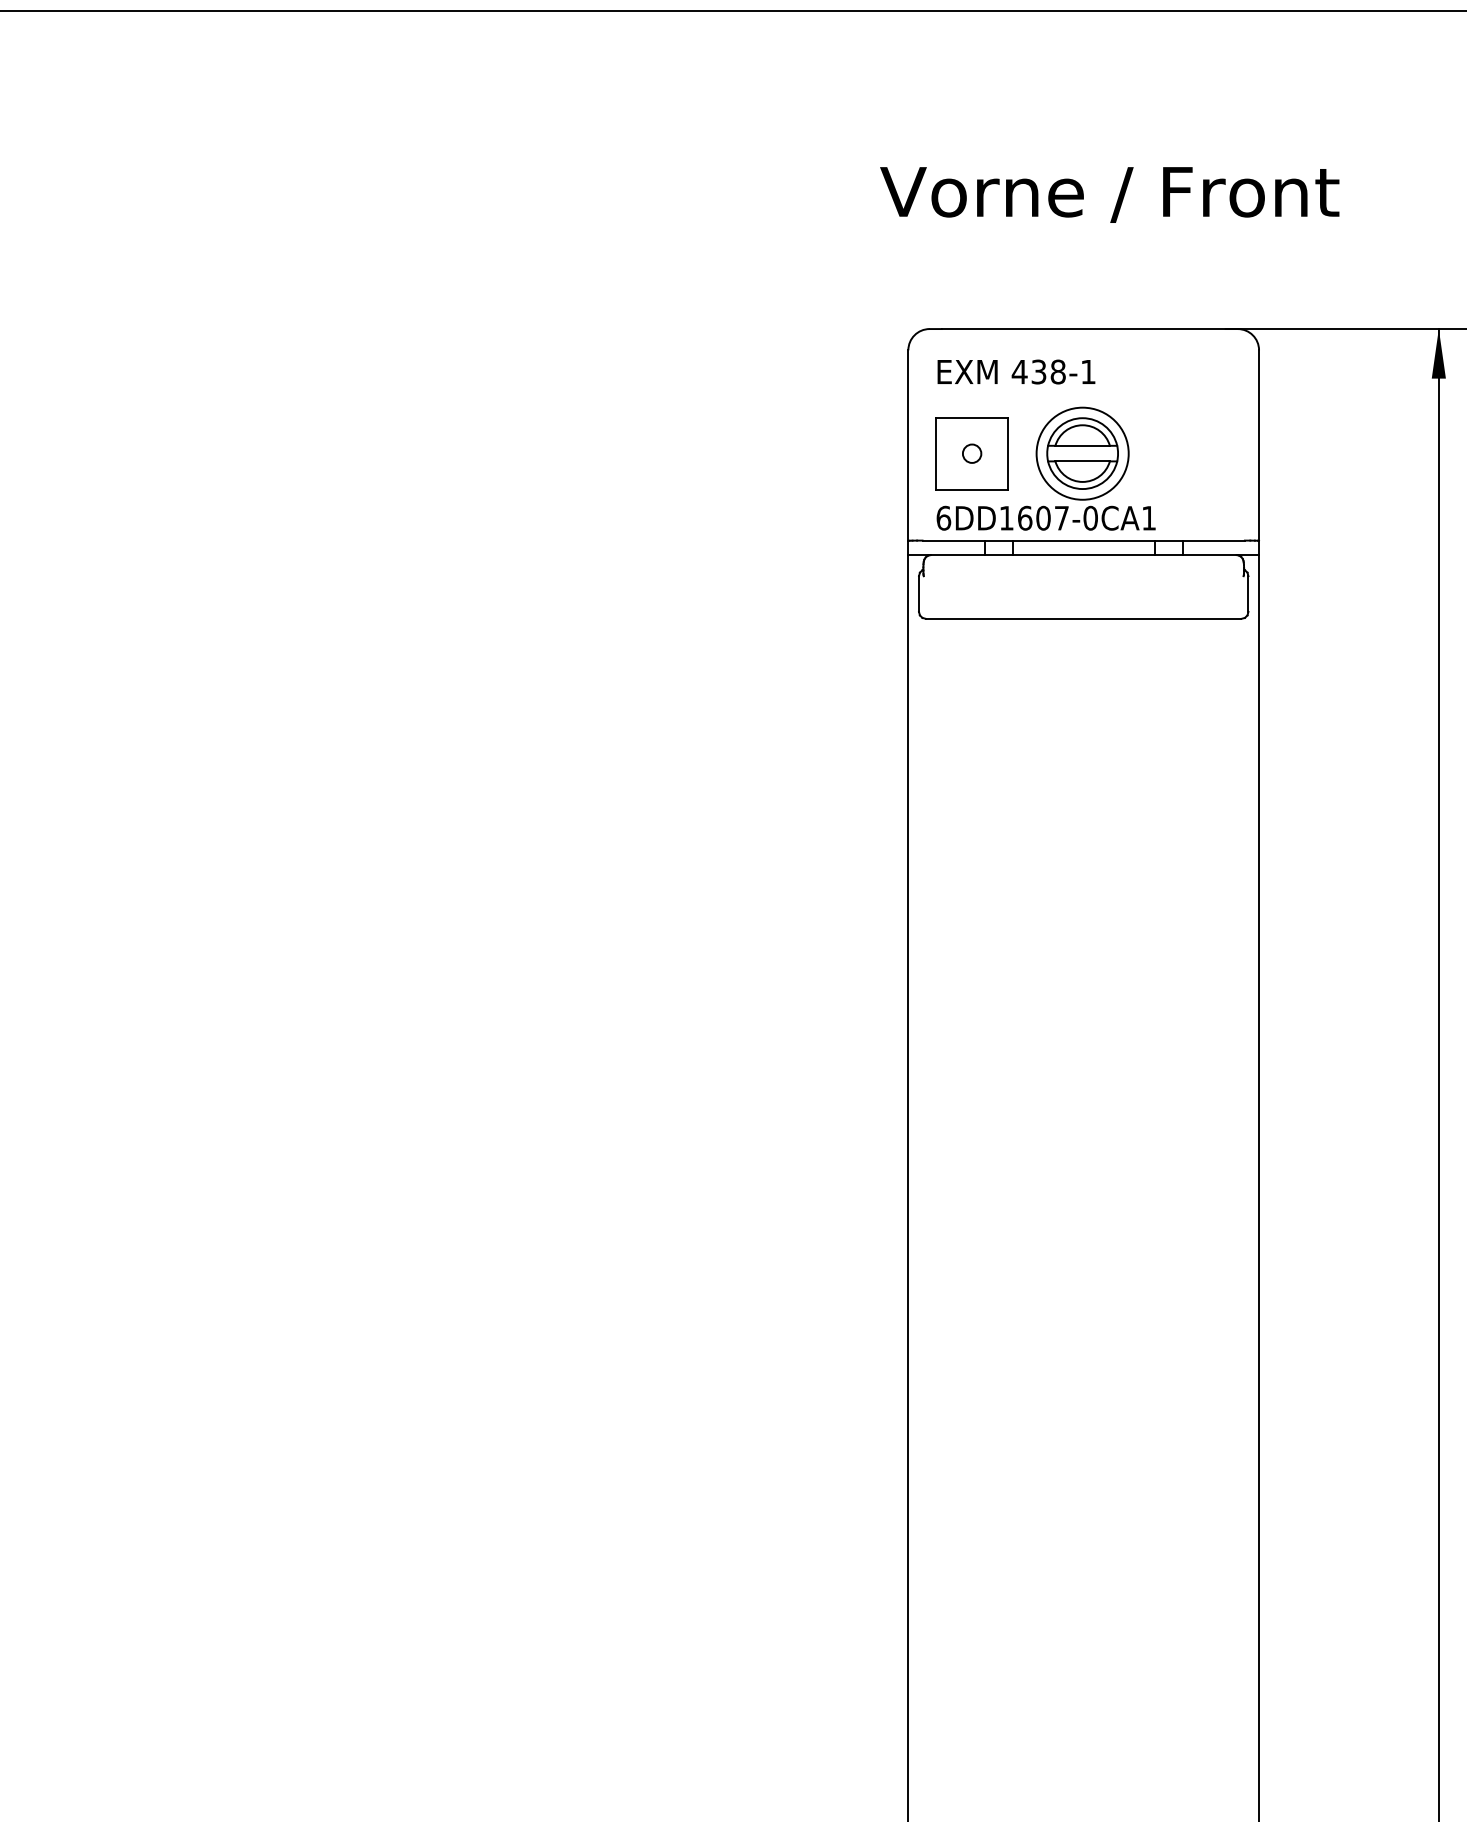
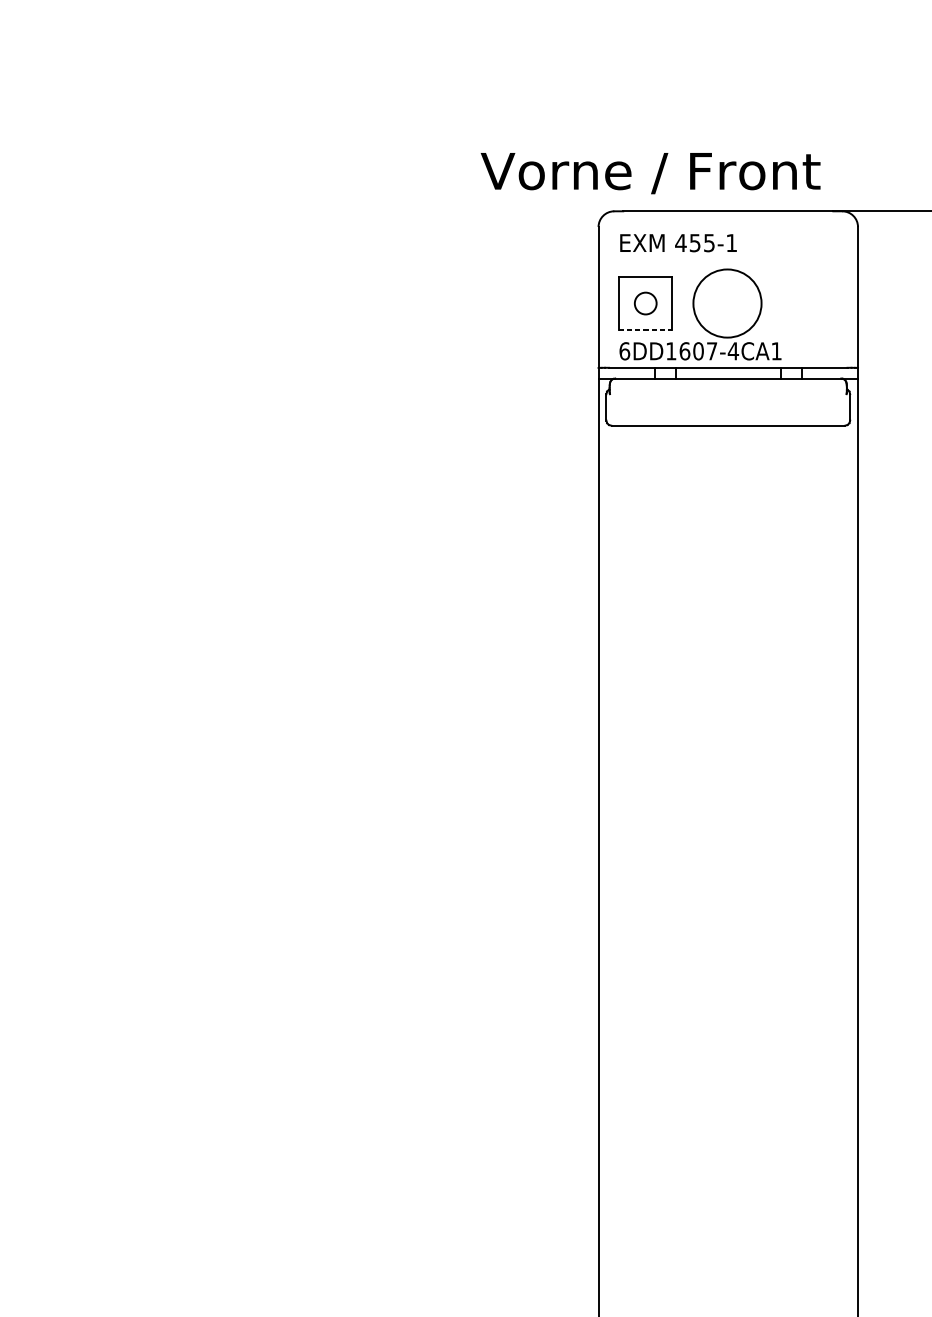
text: (1109, 194) -> (650, 173), moved
text: (1048, 371) -> (702, 242), 438-1 -> 455-1
circle: (971, 453) -> (645, 303), size x1.6
part: (1082, 453) -> (727, 303), removed
line: (972, 489) -> (646, 330), solid -> dashed
text: (1090, 517) -> (733, 350), 6DD1607-0CA1 -> 6DD1607-4CA1

